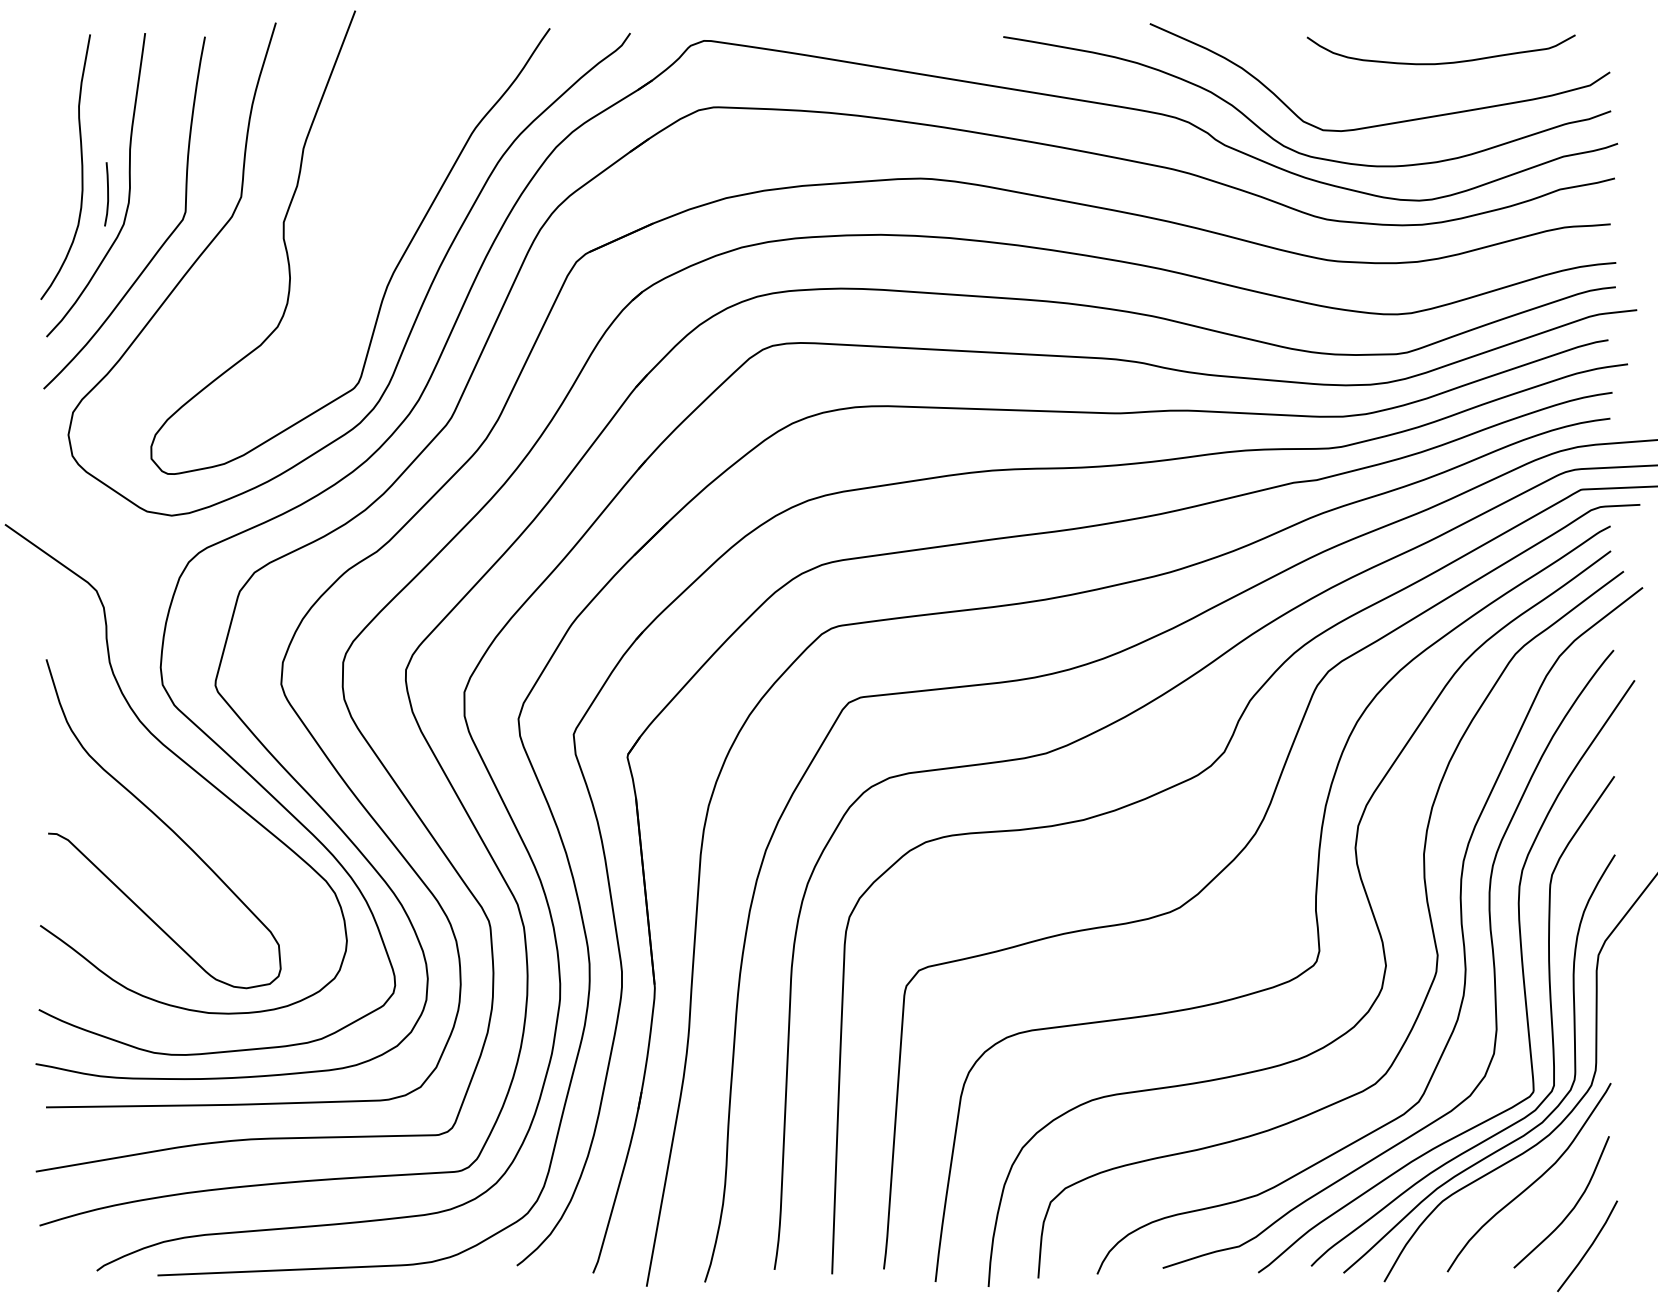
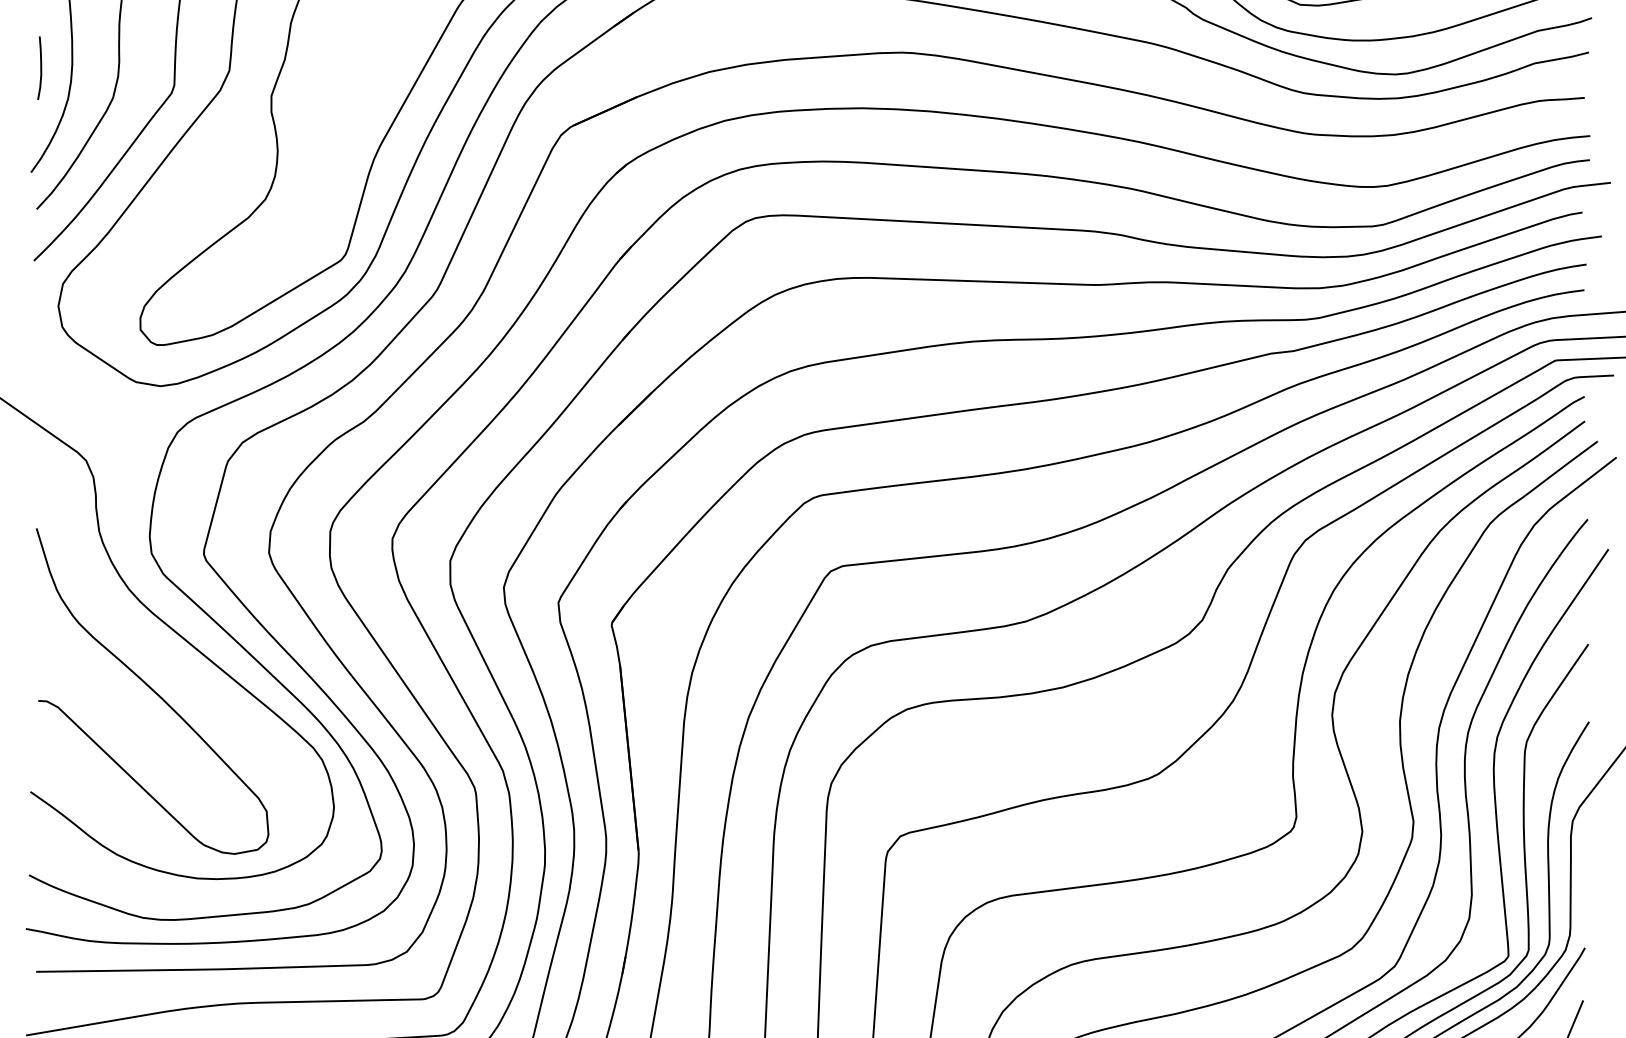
curve: (107, 194) -> (40, 68), moved

